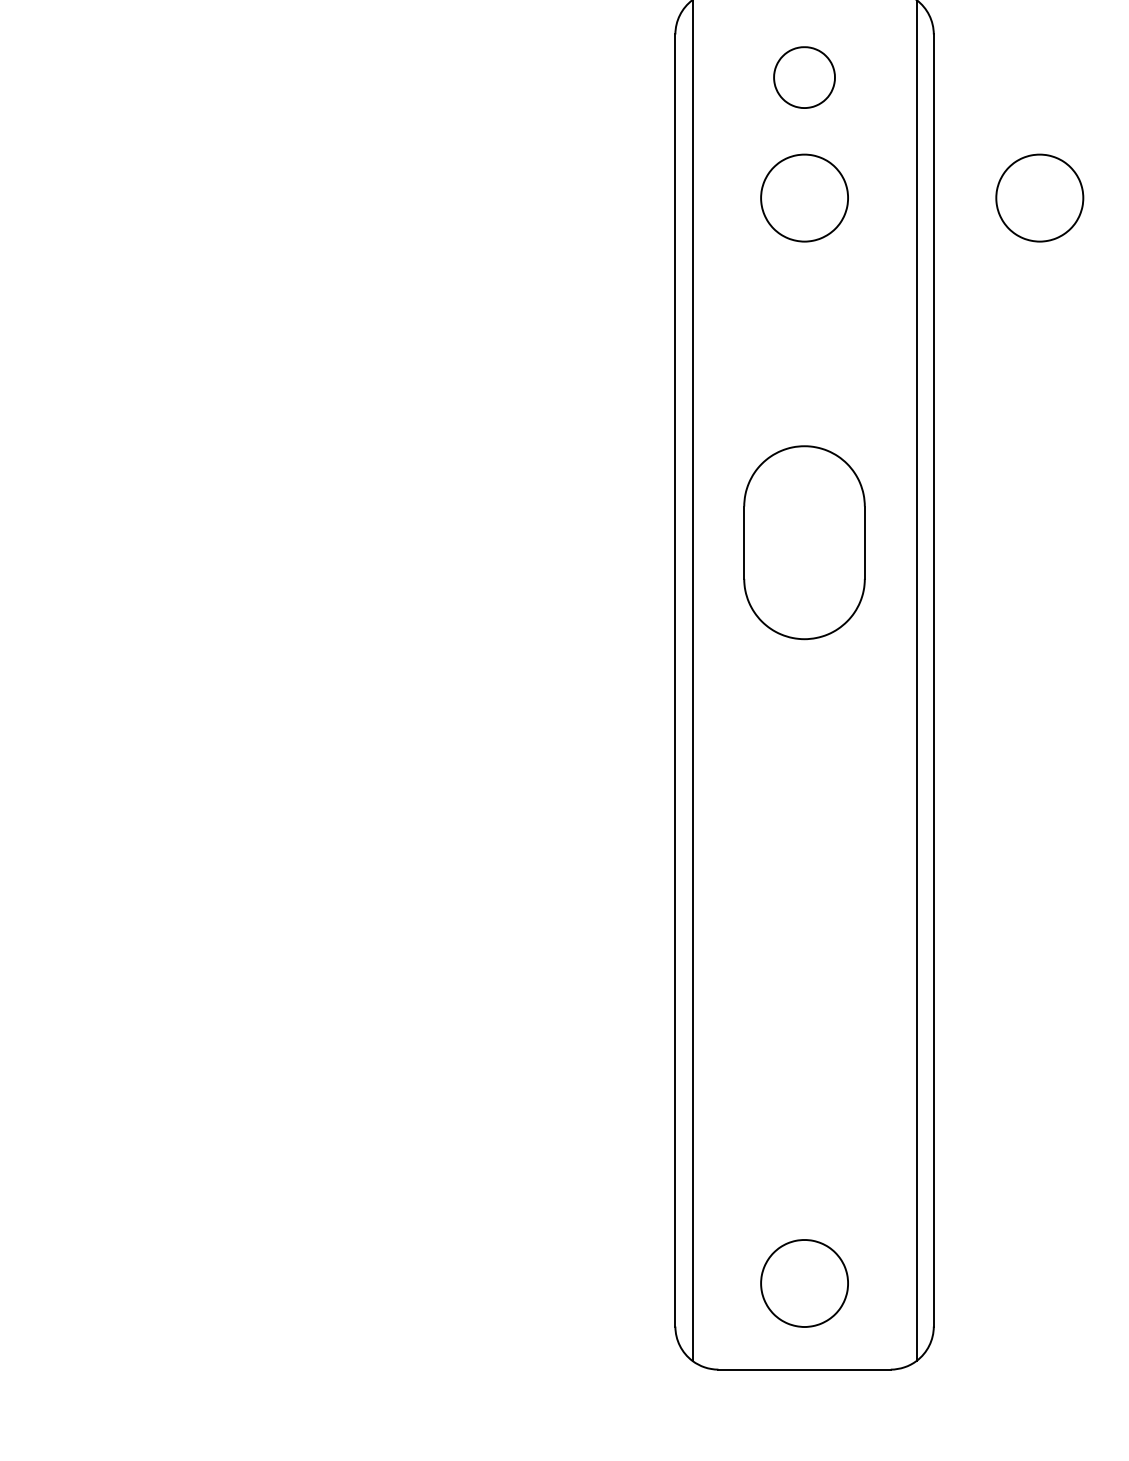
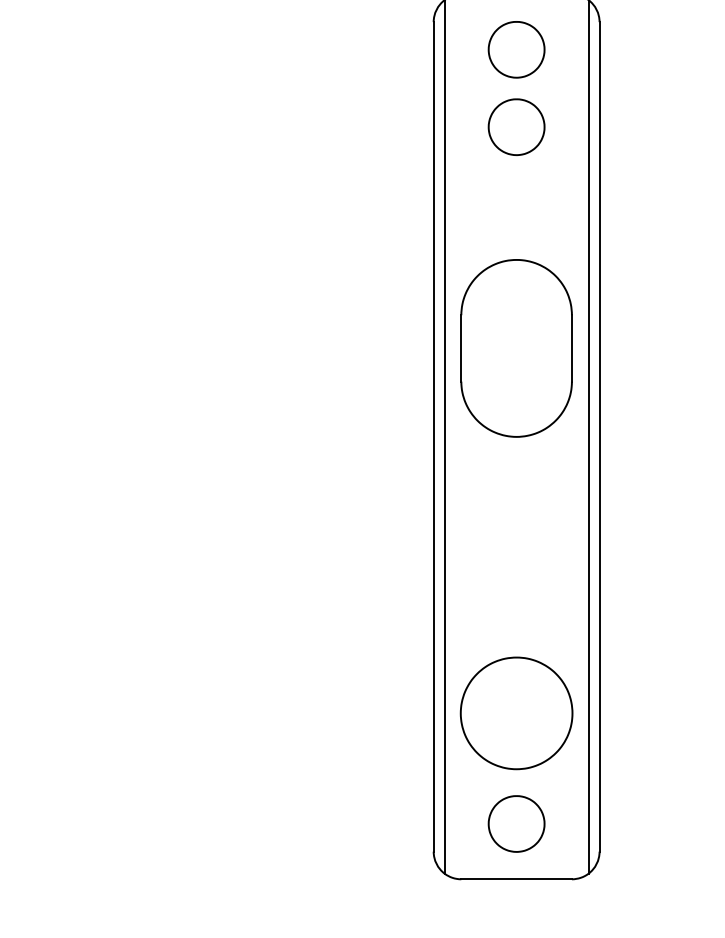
part: (804, 77) -> (516, 49), size x1.43
part: (1039, 196) -> (667, 126), removed
part: (804, 542) -> (516, 348), size x1.43
part: (804, 1111) -> (516, 713), added

